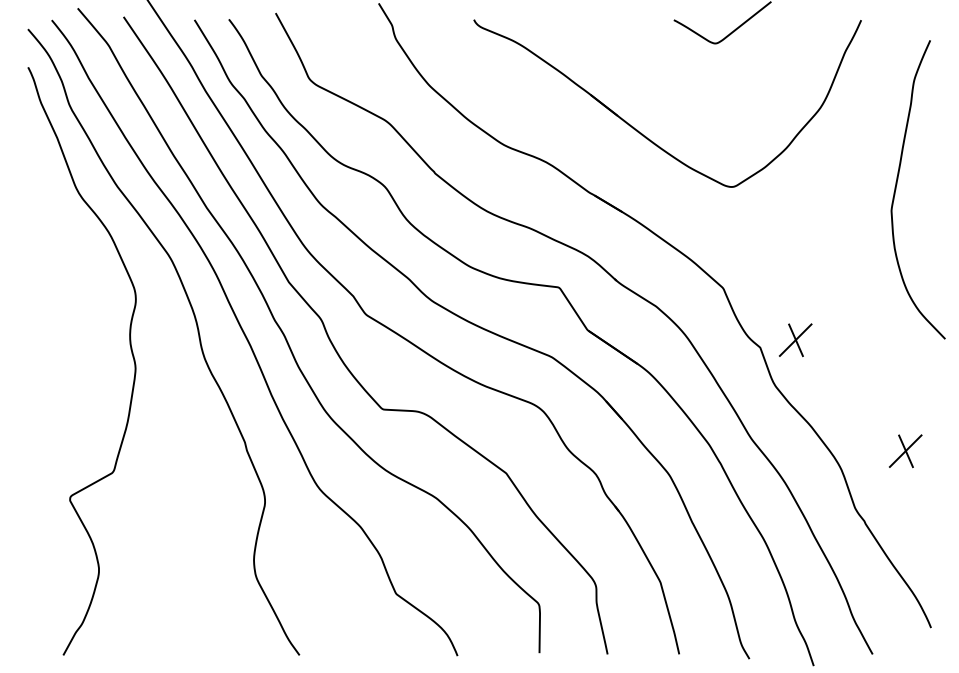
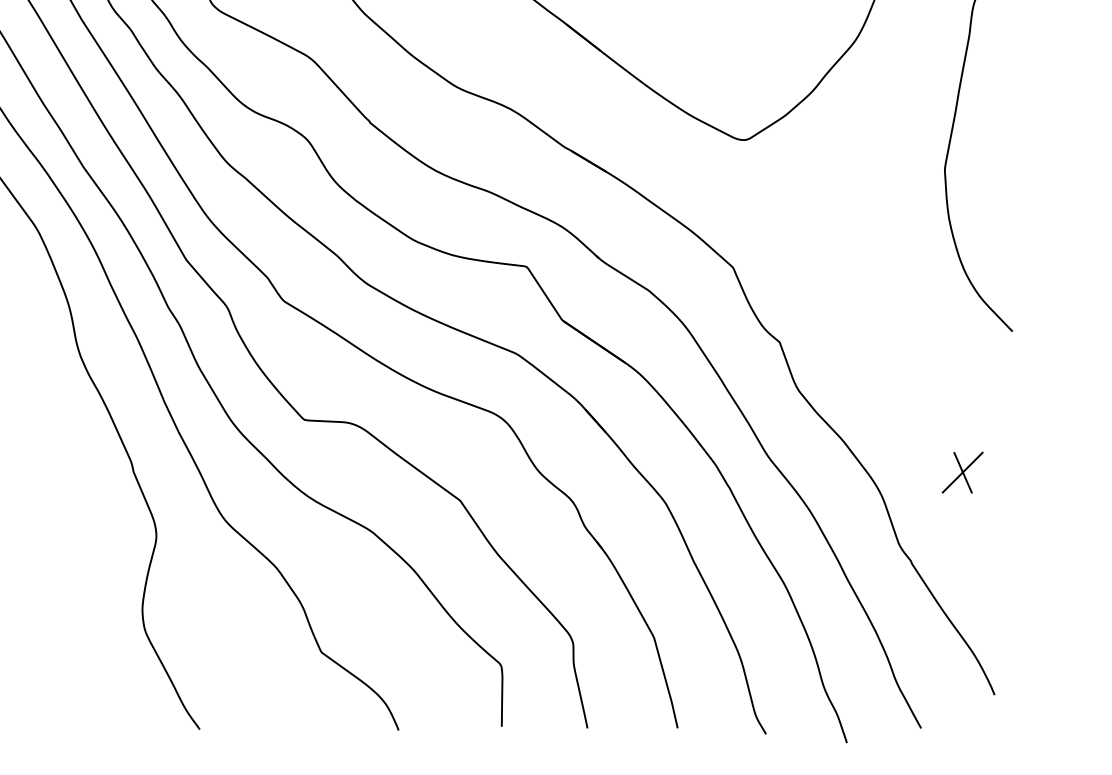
part: (795, 340) -> (823, 333), removed

